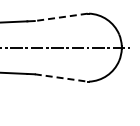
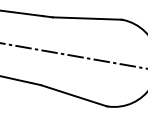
line: (61, 17) -> (87, 18), dashed -> solid
line: (61, 77) -> (74, 95), dashed -> solid

